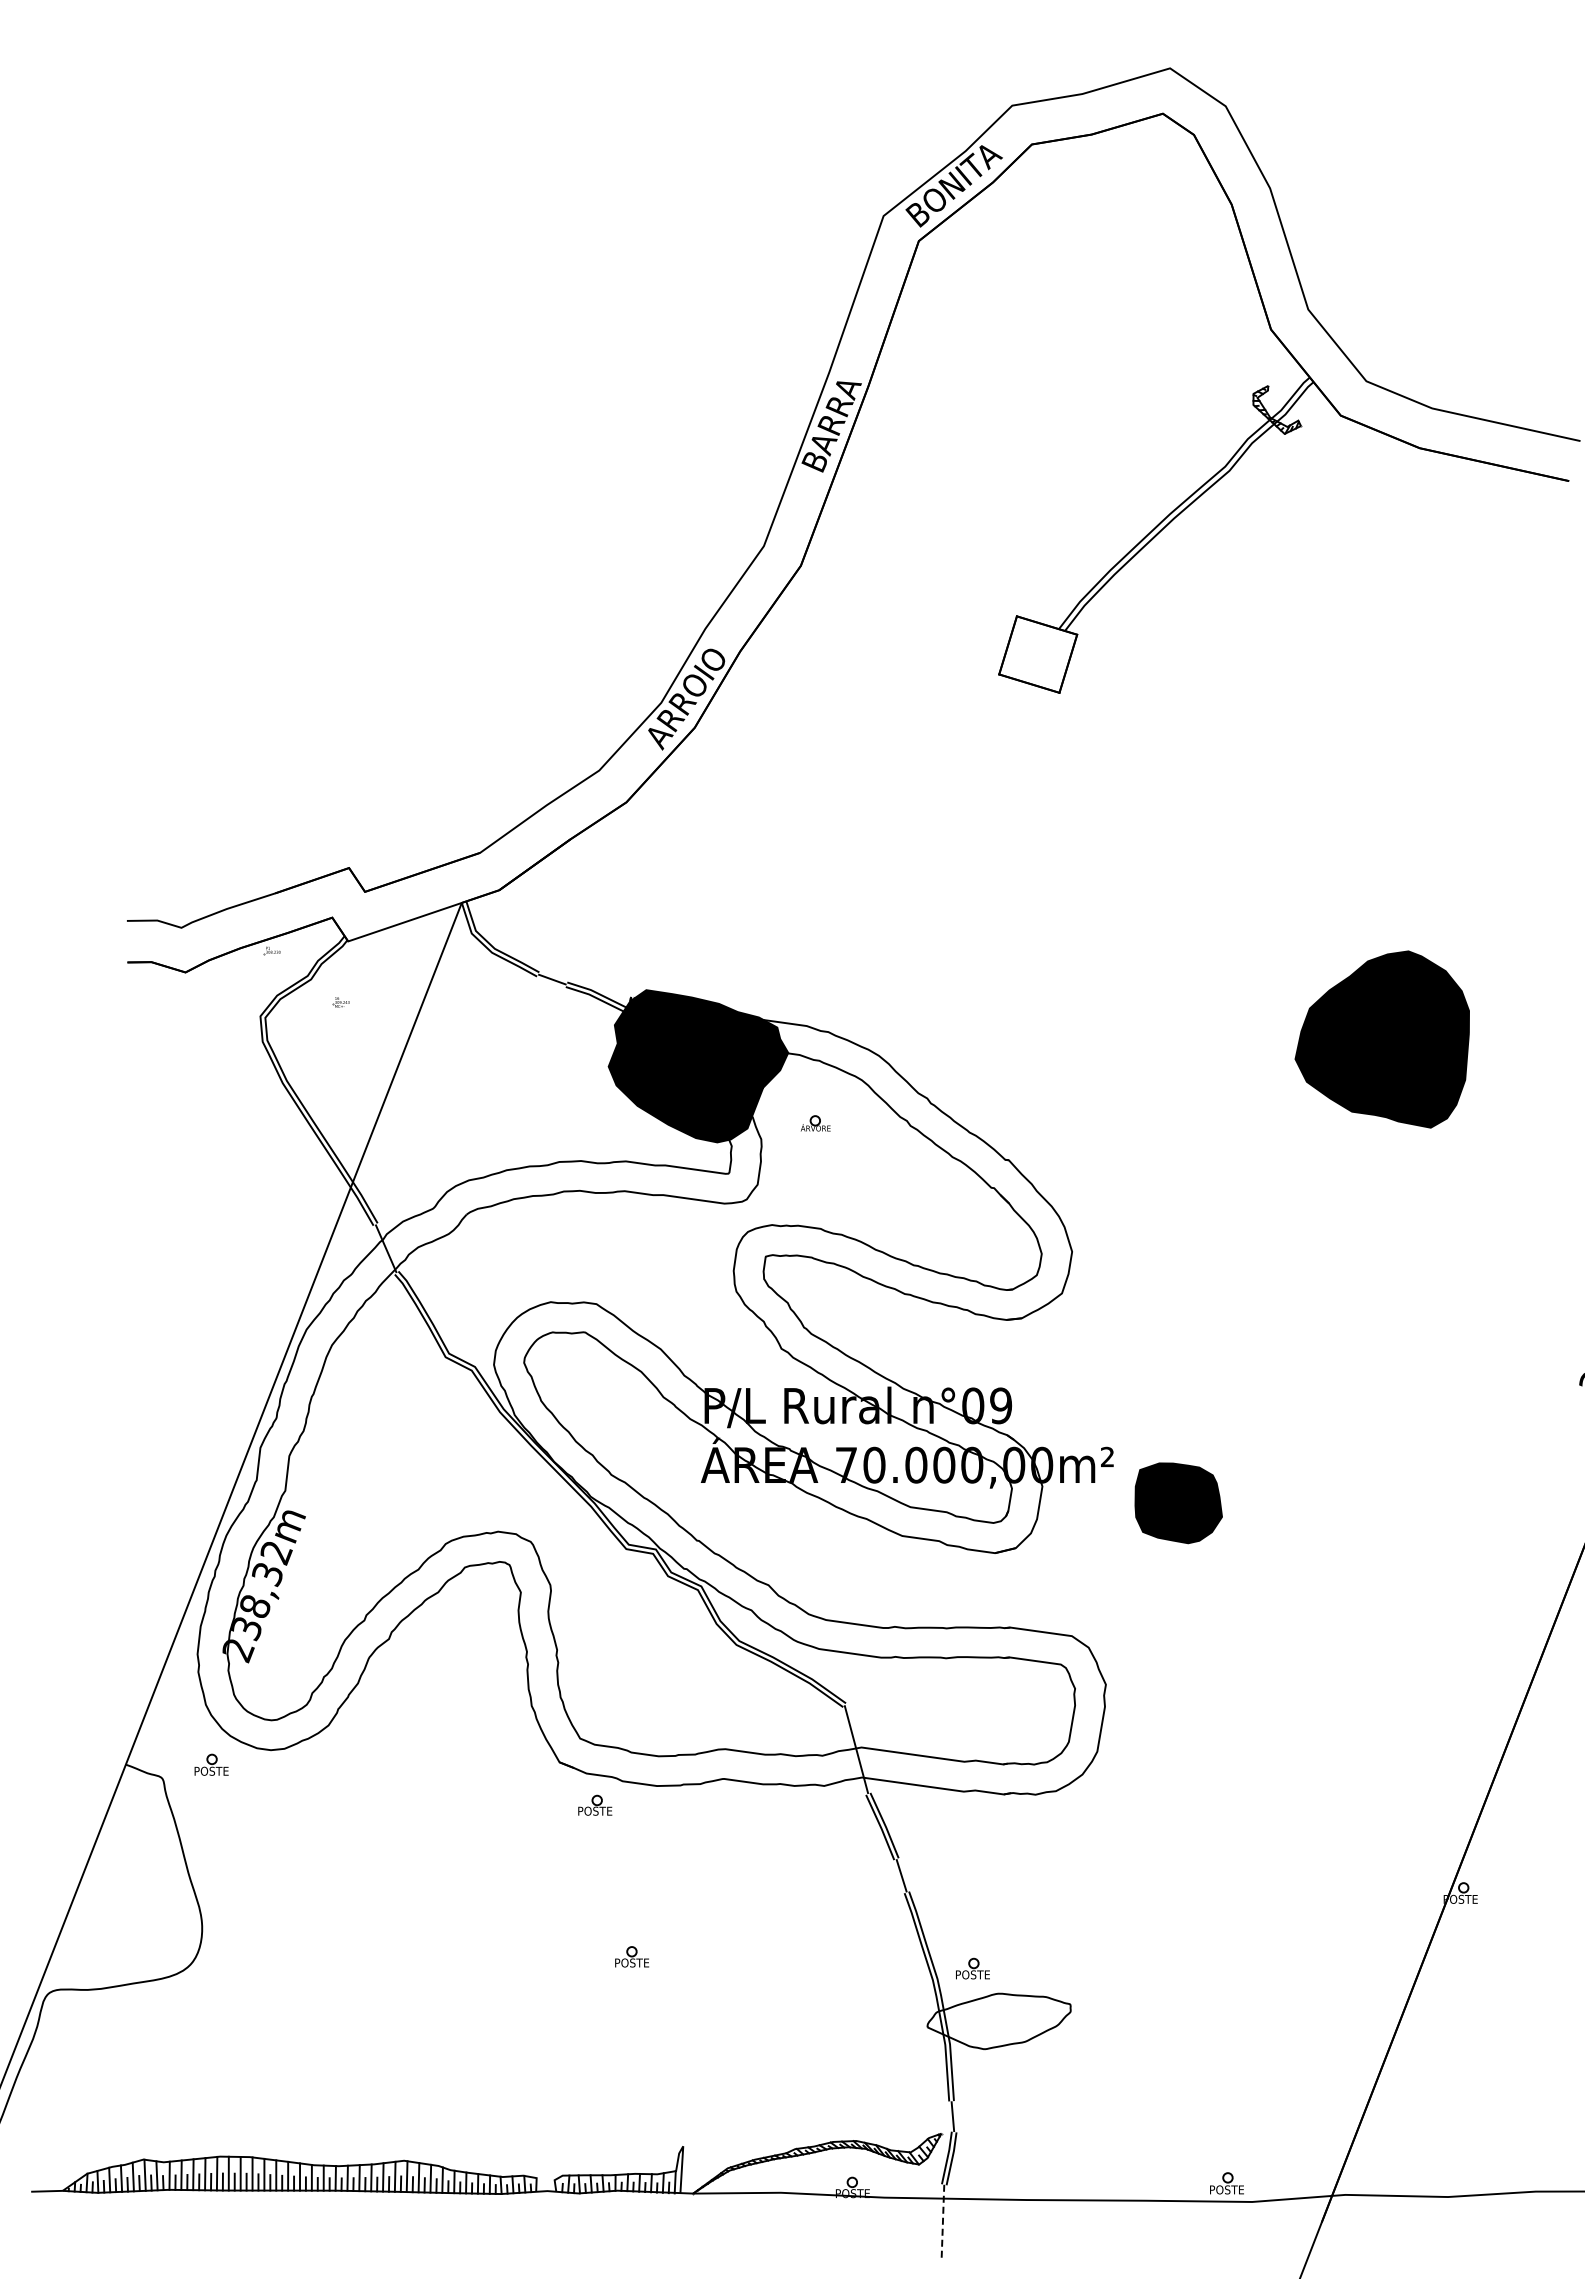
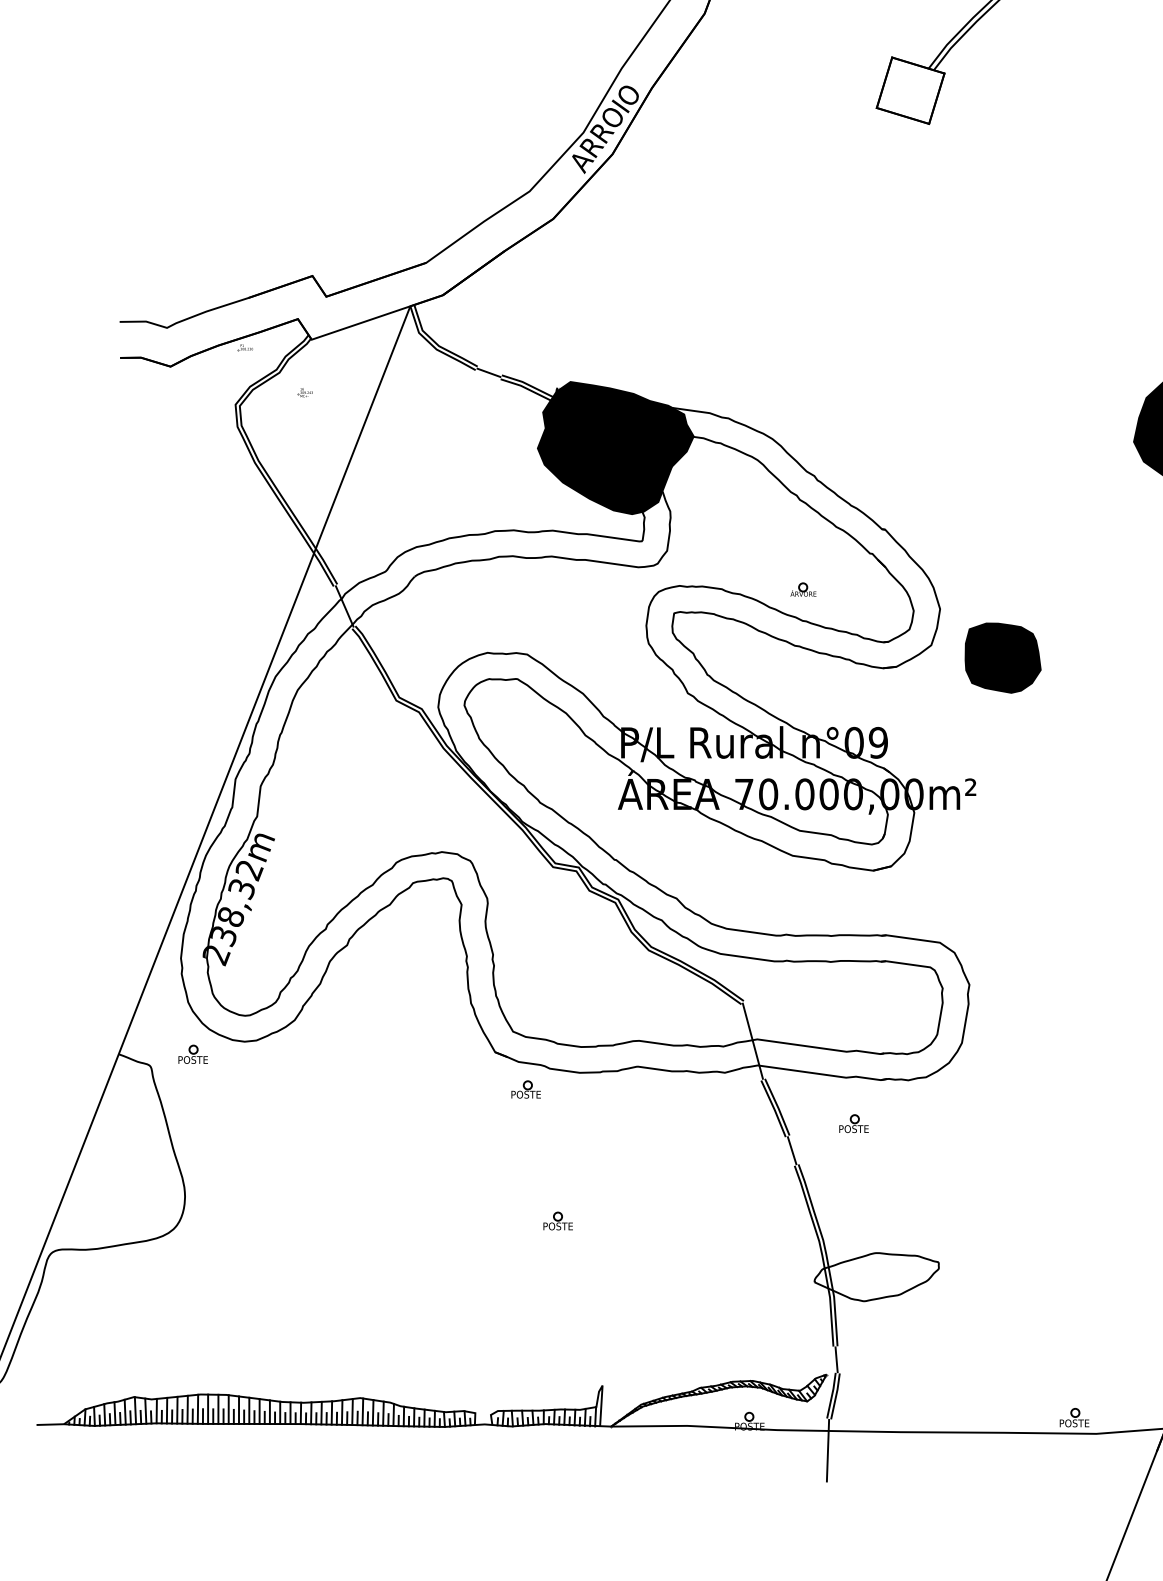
part: (815, 1123) -> (803, 589), moved
part: (1178, 1503) -> (1002, 658), moved
part: (972, 1968) -> (853, 1123), moved
line: (942, 2221) -> (827, 1450), dashed -> solid

